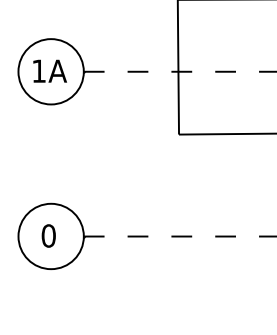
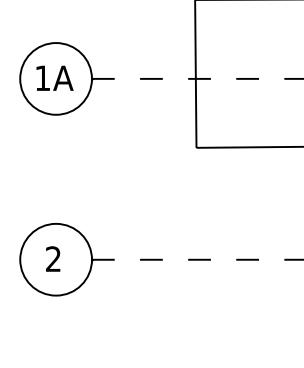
text: (48, 235) -> (53, 258), 0 -> 2

